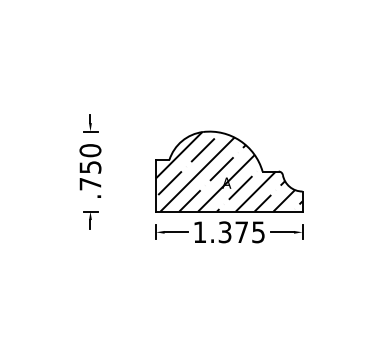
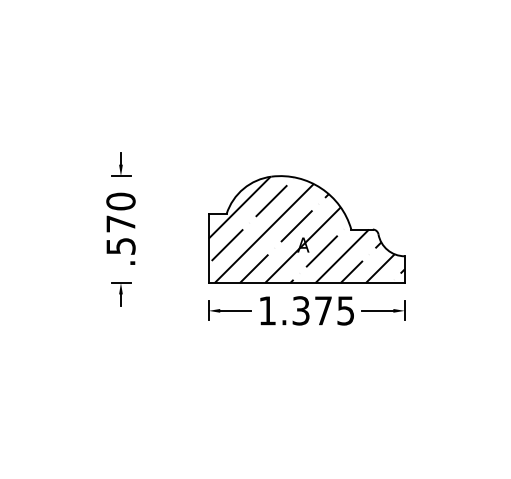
text: (90, 175) -> (120, 234), .750 -> .570

